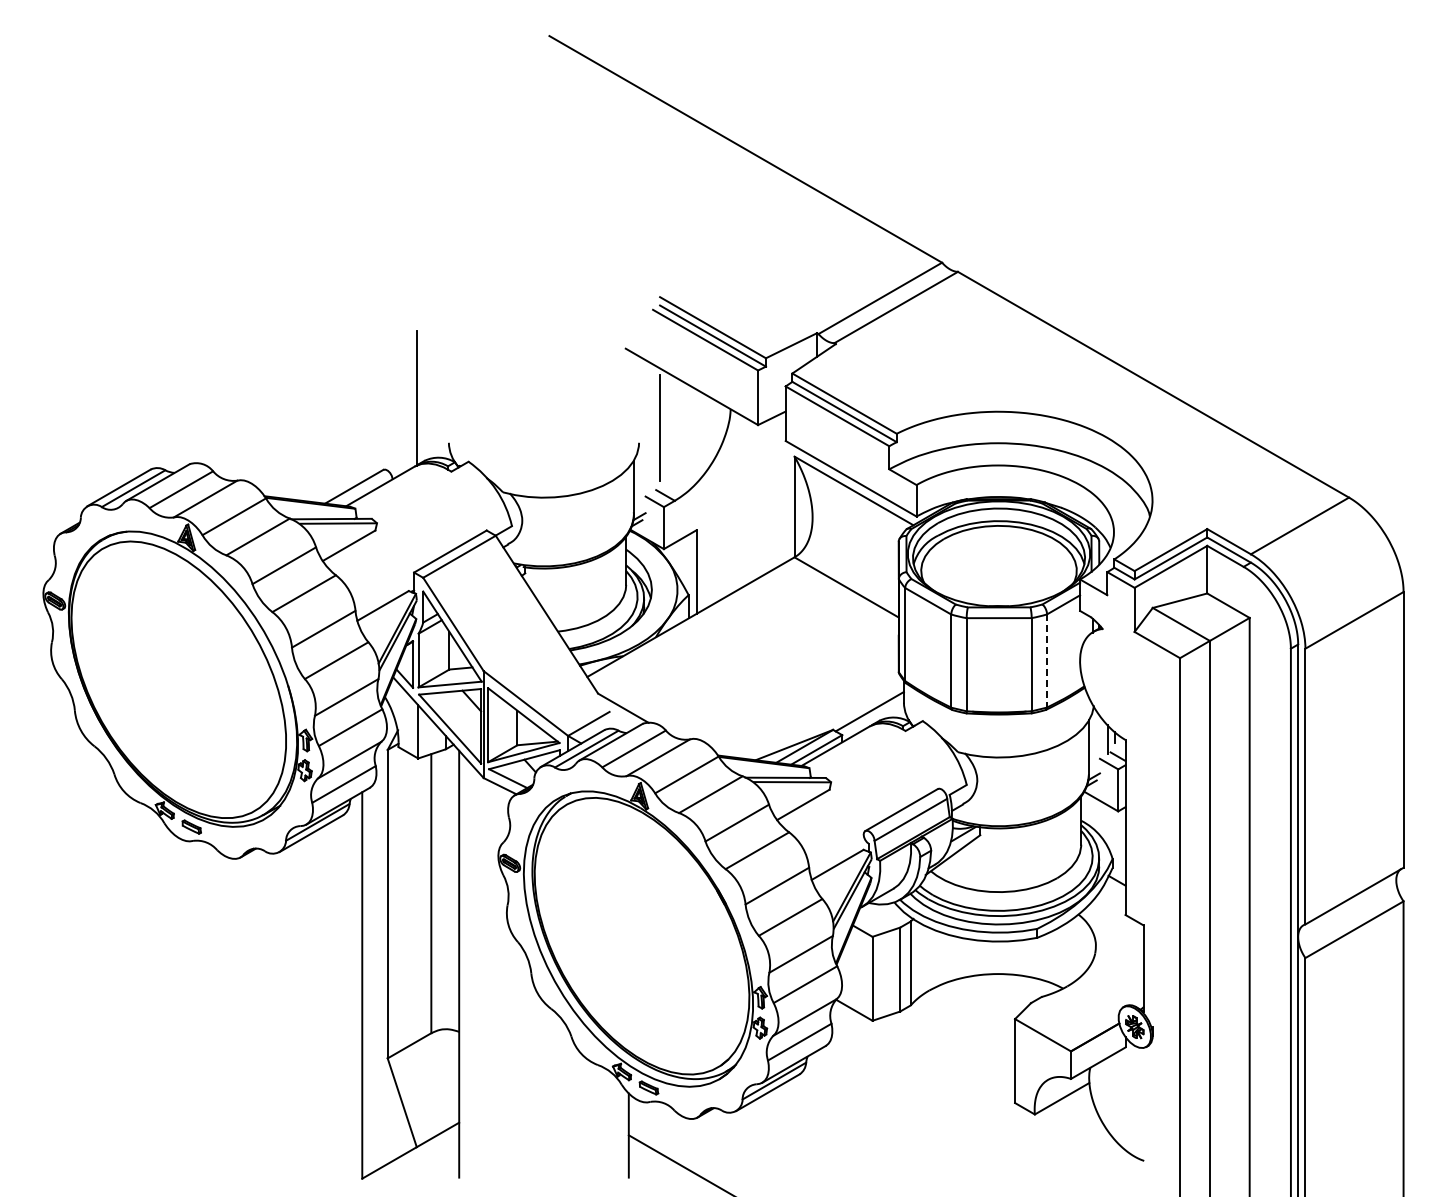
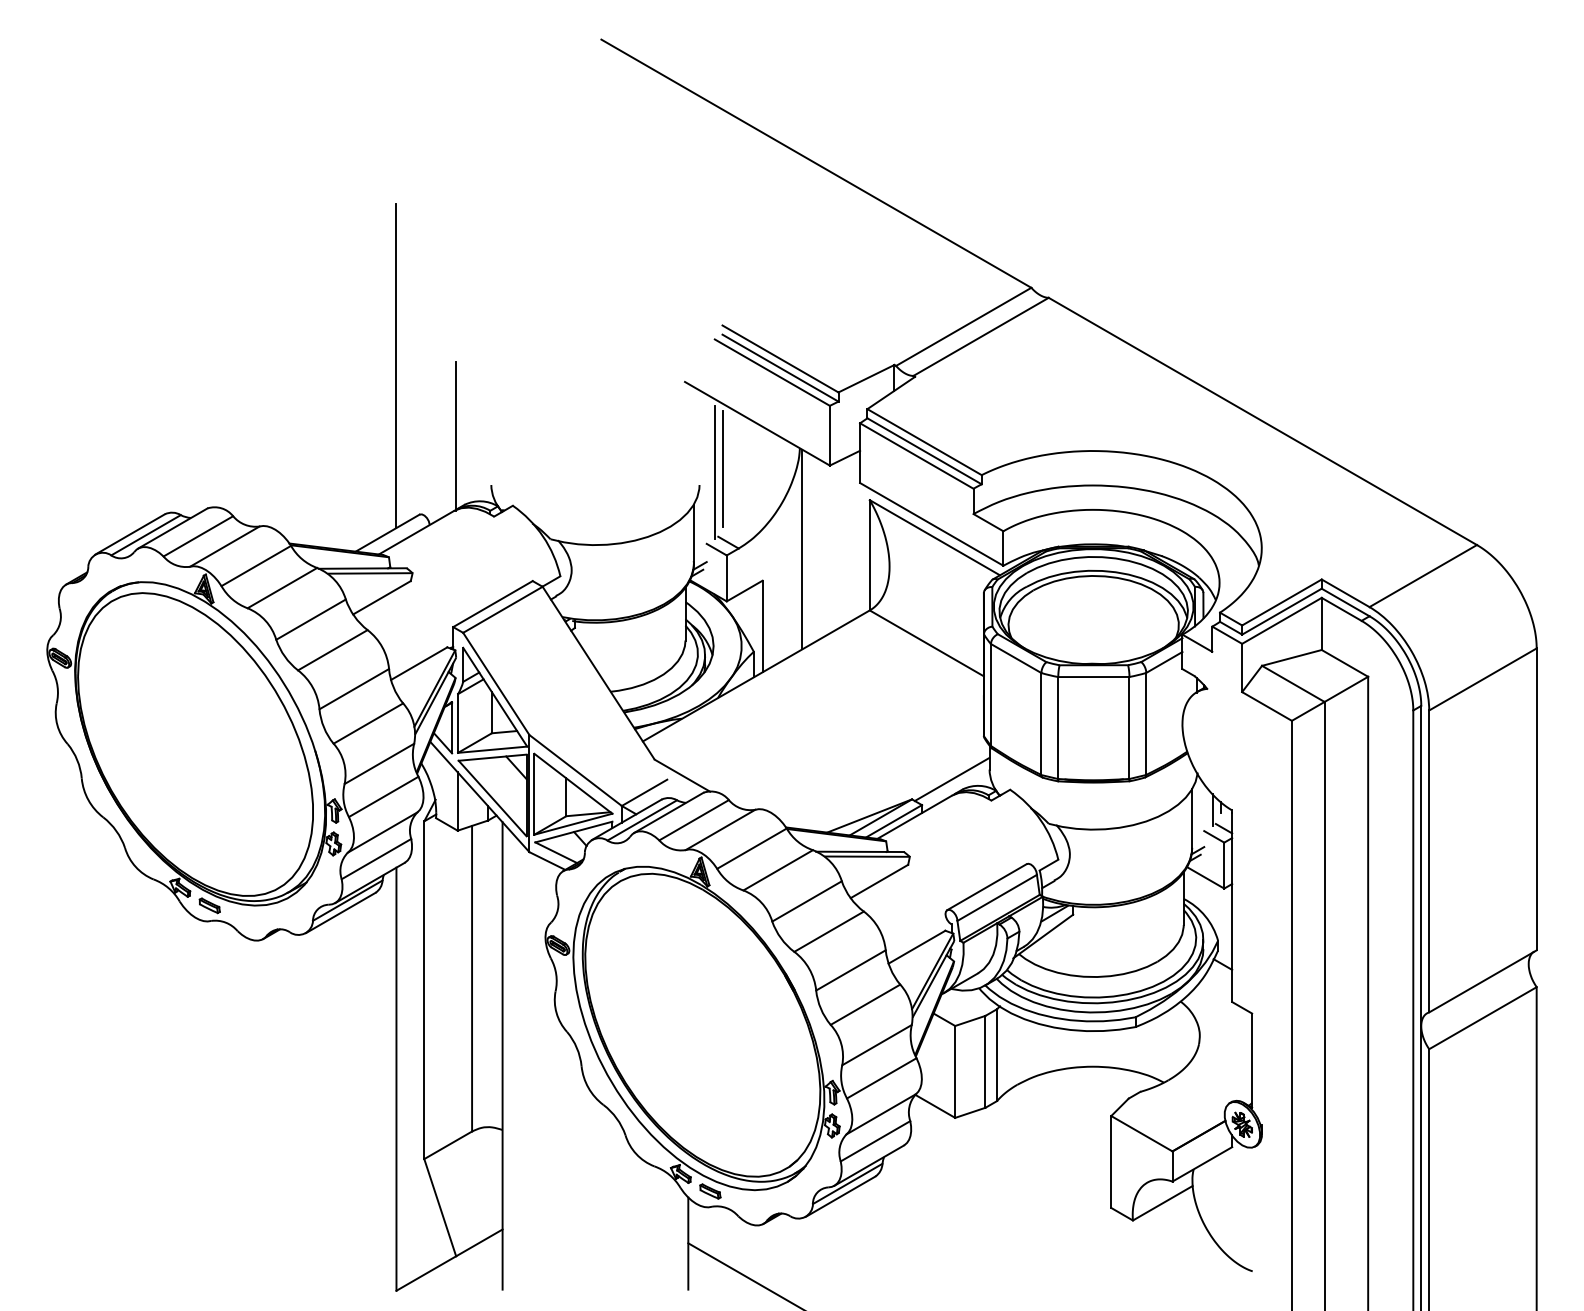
line: (362, 334) -> (396, 366), added
line: (652, 431) -> (714, 472), added
line: (732, 501) -> (801, 549), added
line: (1047, 660) -> (1146, 723), dashed -> solid

